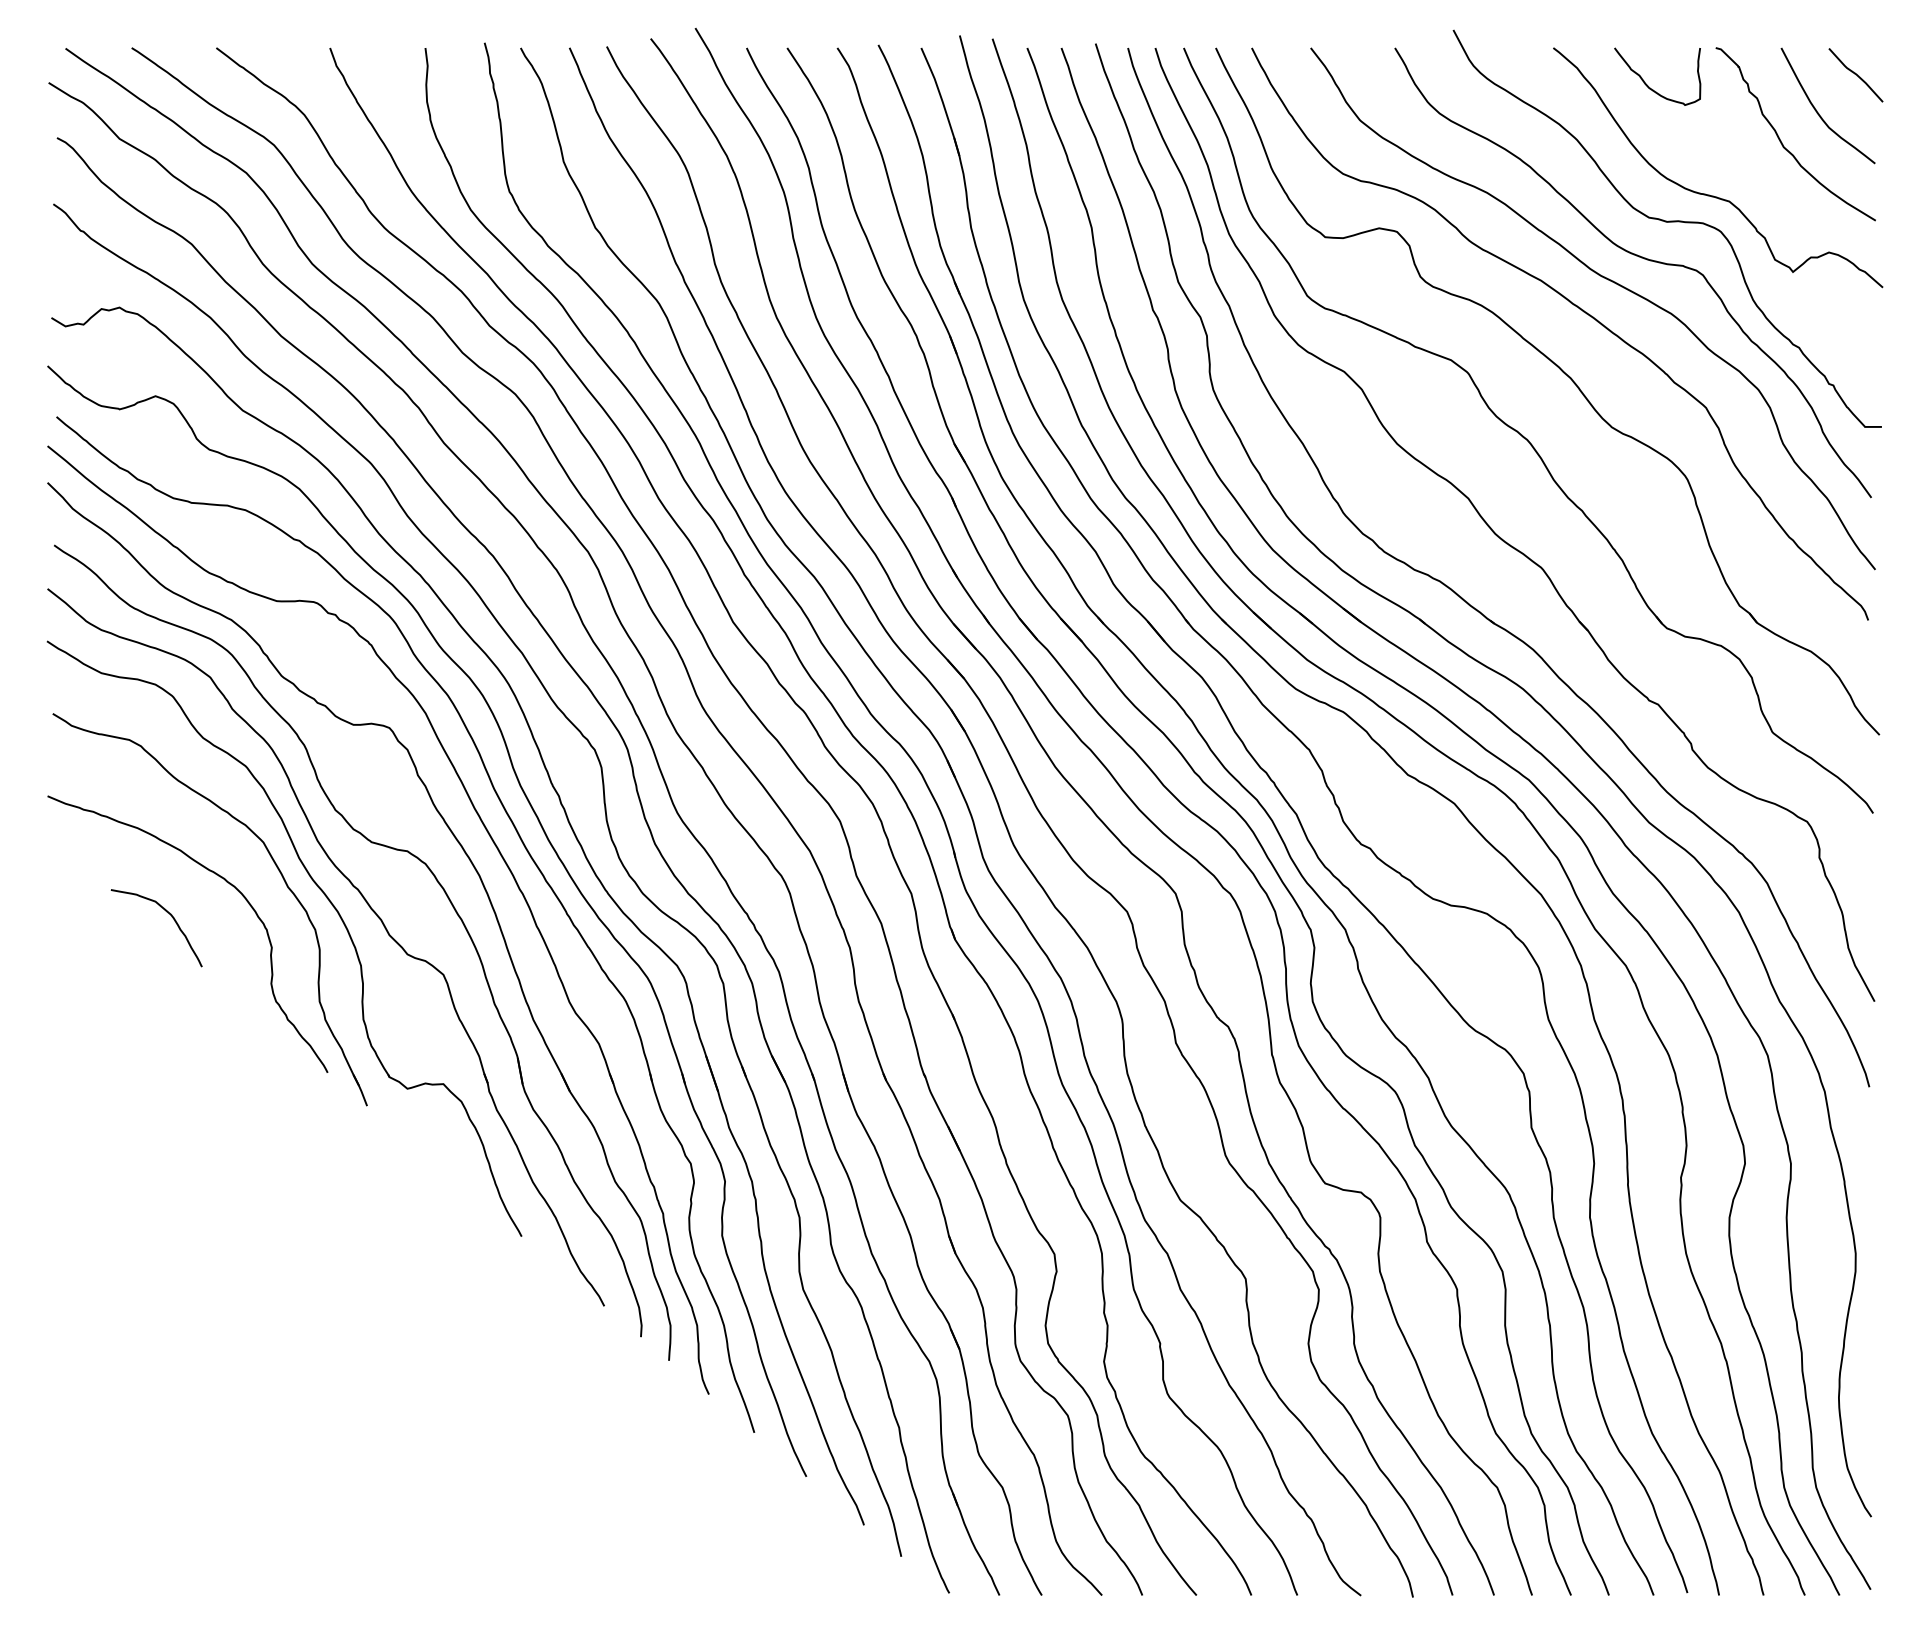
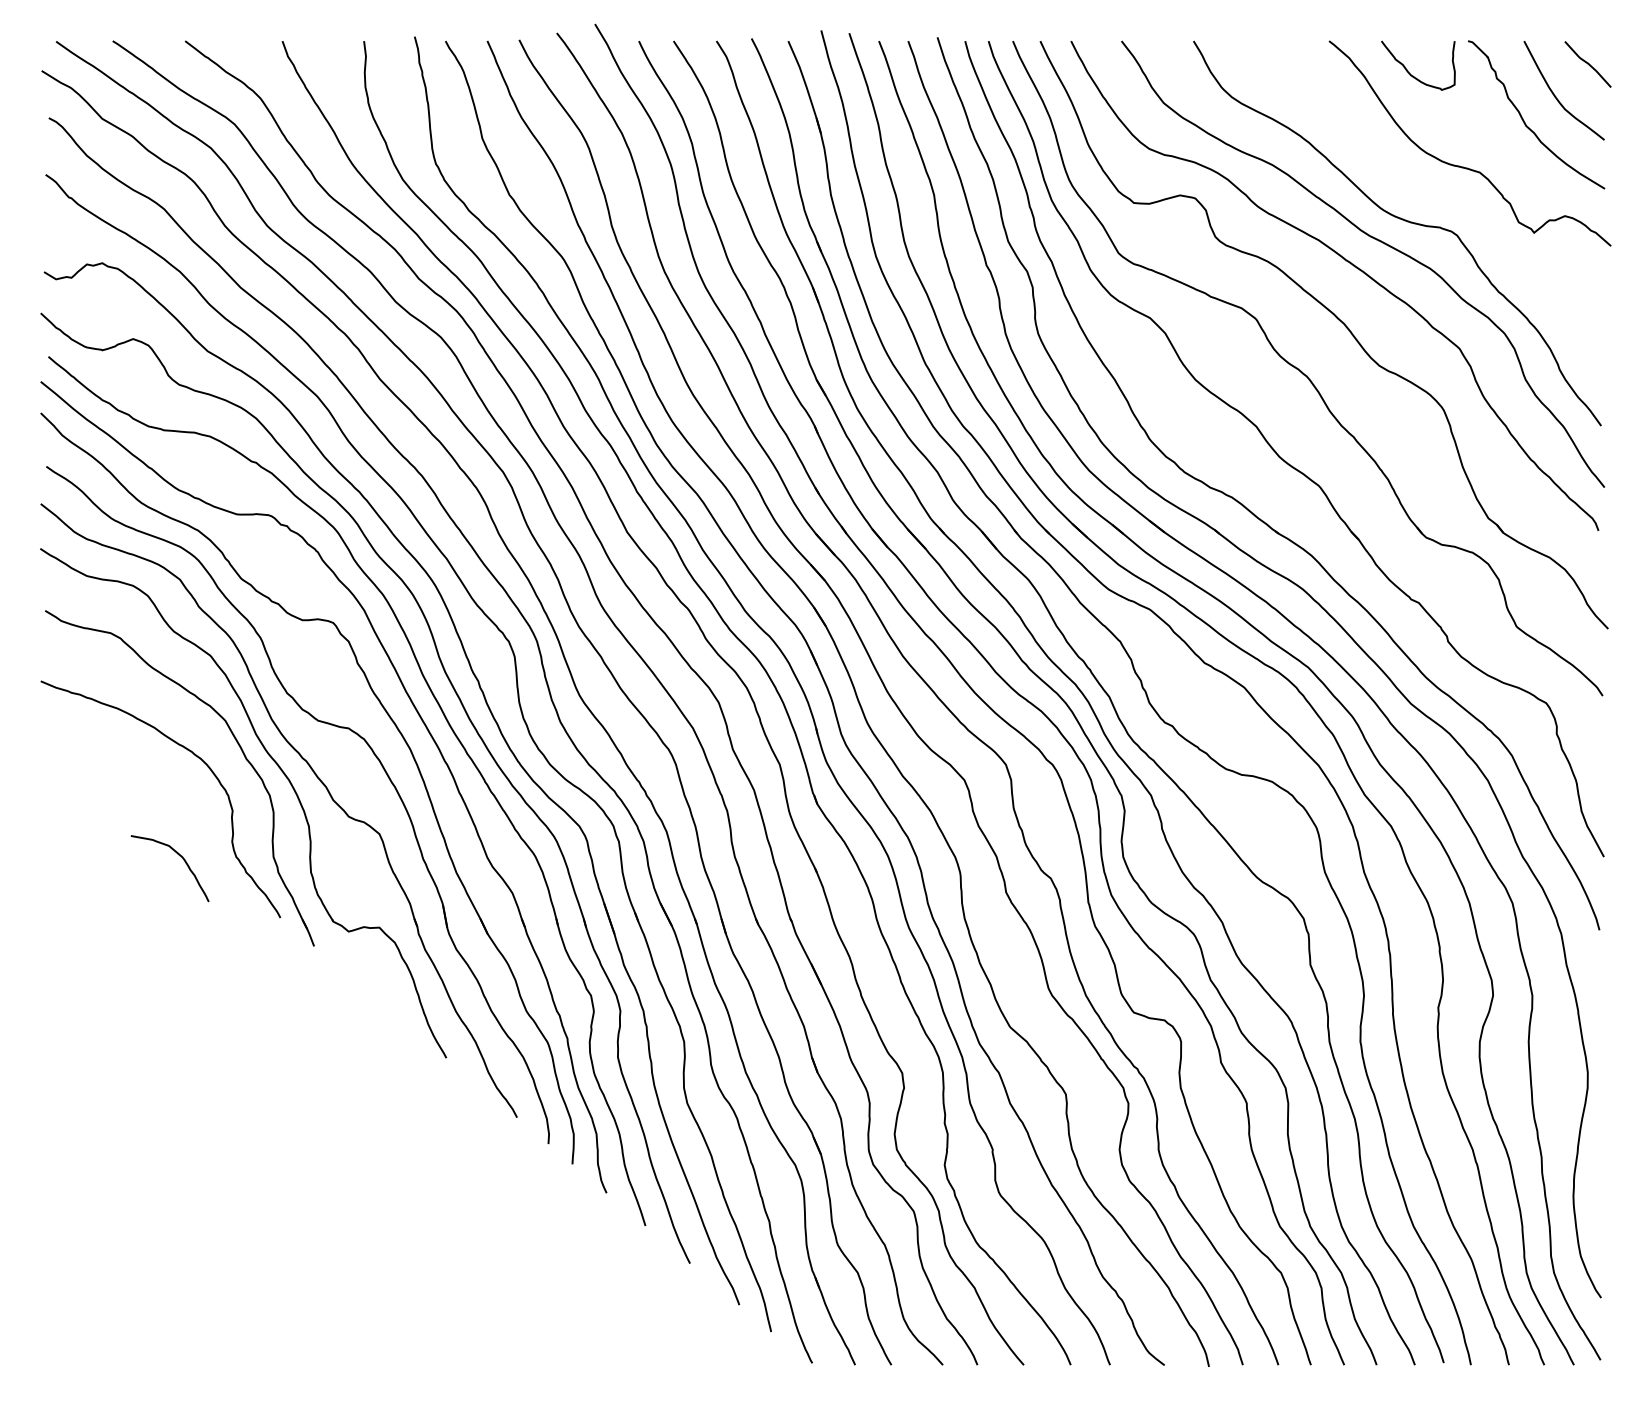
curve: (1666, 222) -> (1425, 190), removed
curve: (166, 912) -> (178, 855), moved

